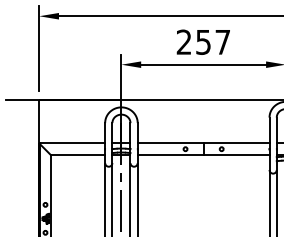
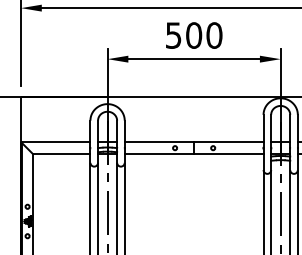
text: (203, 42) -> (194, 35), 257 -> 500

